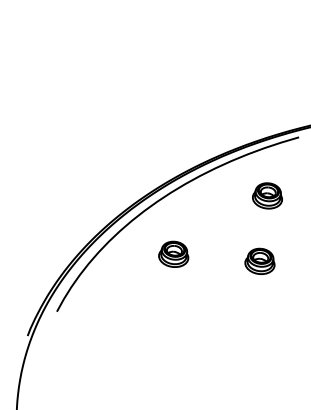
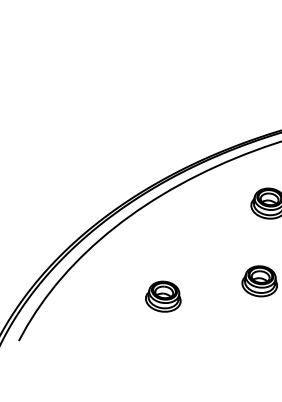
part: (173, 253) -> (163, 295), moved

